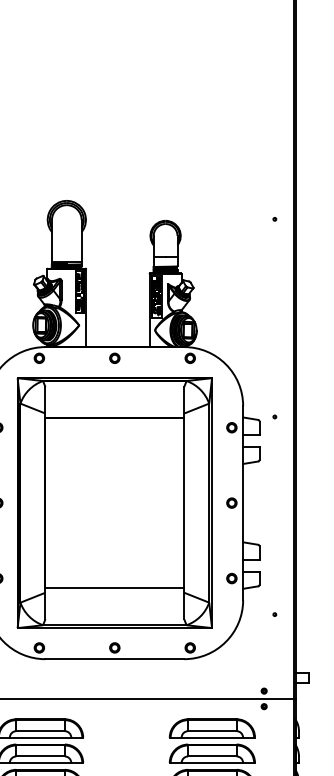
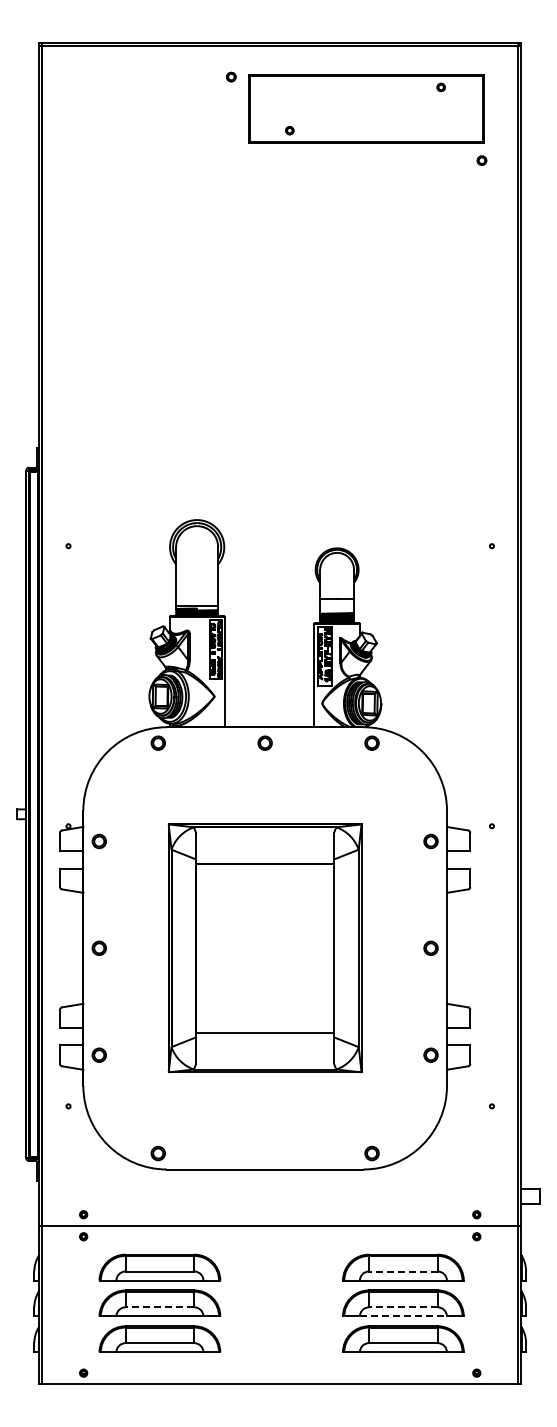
part: (114, 503) -> (264, 948), size x0.7
part: (114, 647) -> (264, 1153), removed
line: (211, 731) -> (402, 1271), solid -> dashed
line: (40, 756) -> (159, 1307), solid -> dashed
line: (211, 756) -> (402, 1307), solid -> dashed
line: (212, 762) -> (403, 1316), solid -> dashed

